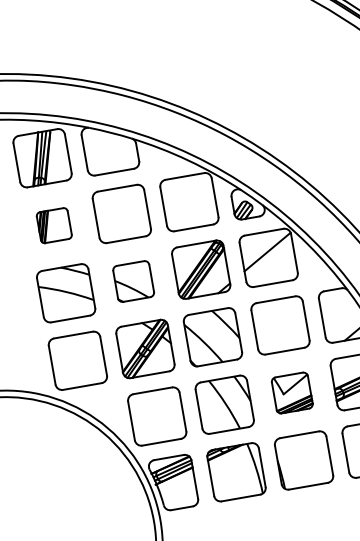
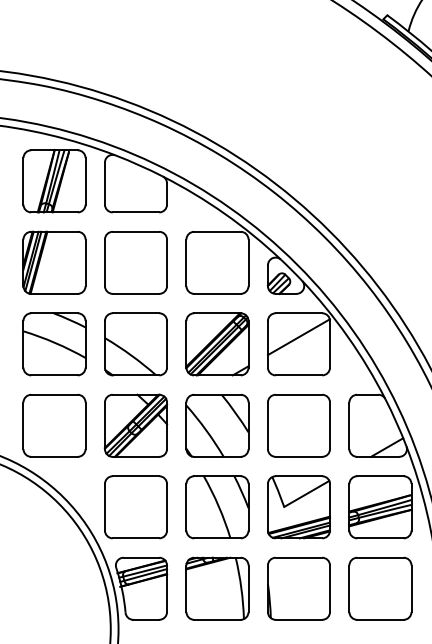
part: (54, 225) -> (54, 262), size x1.67
part: (133, 281) -> (135, 344), size x1.43
part: (291, 393) -> (298, 507), size x1.43

